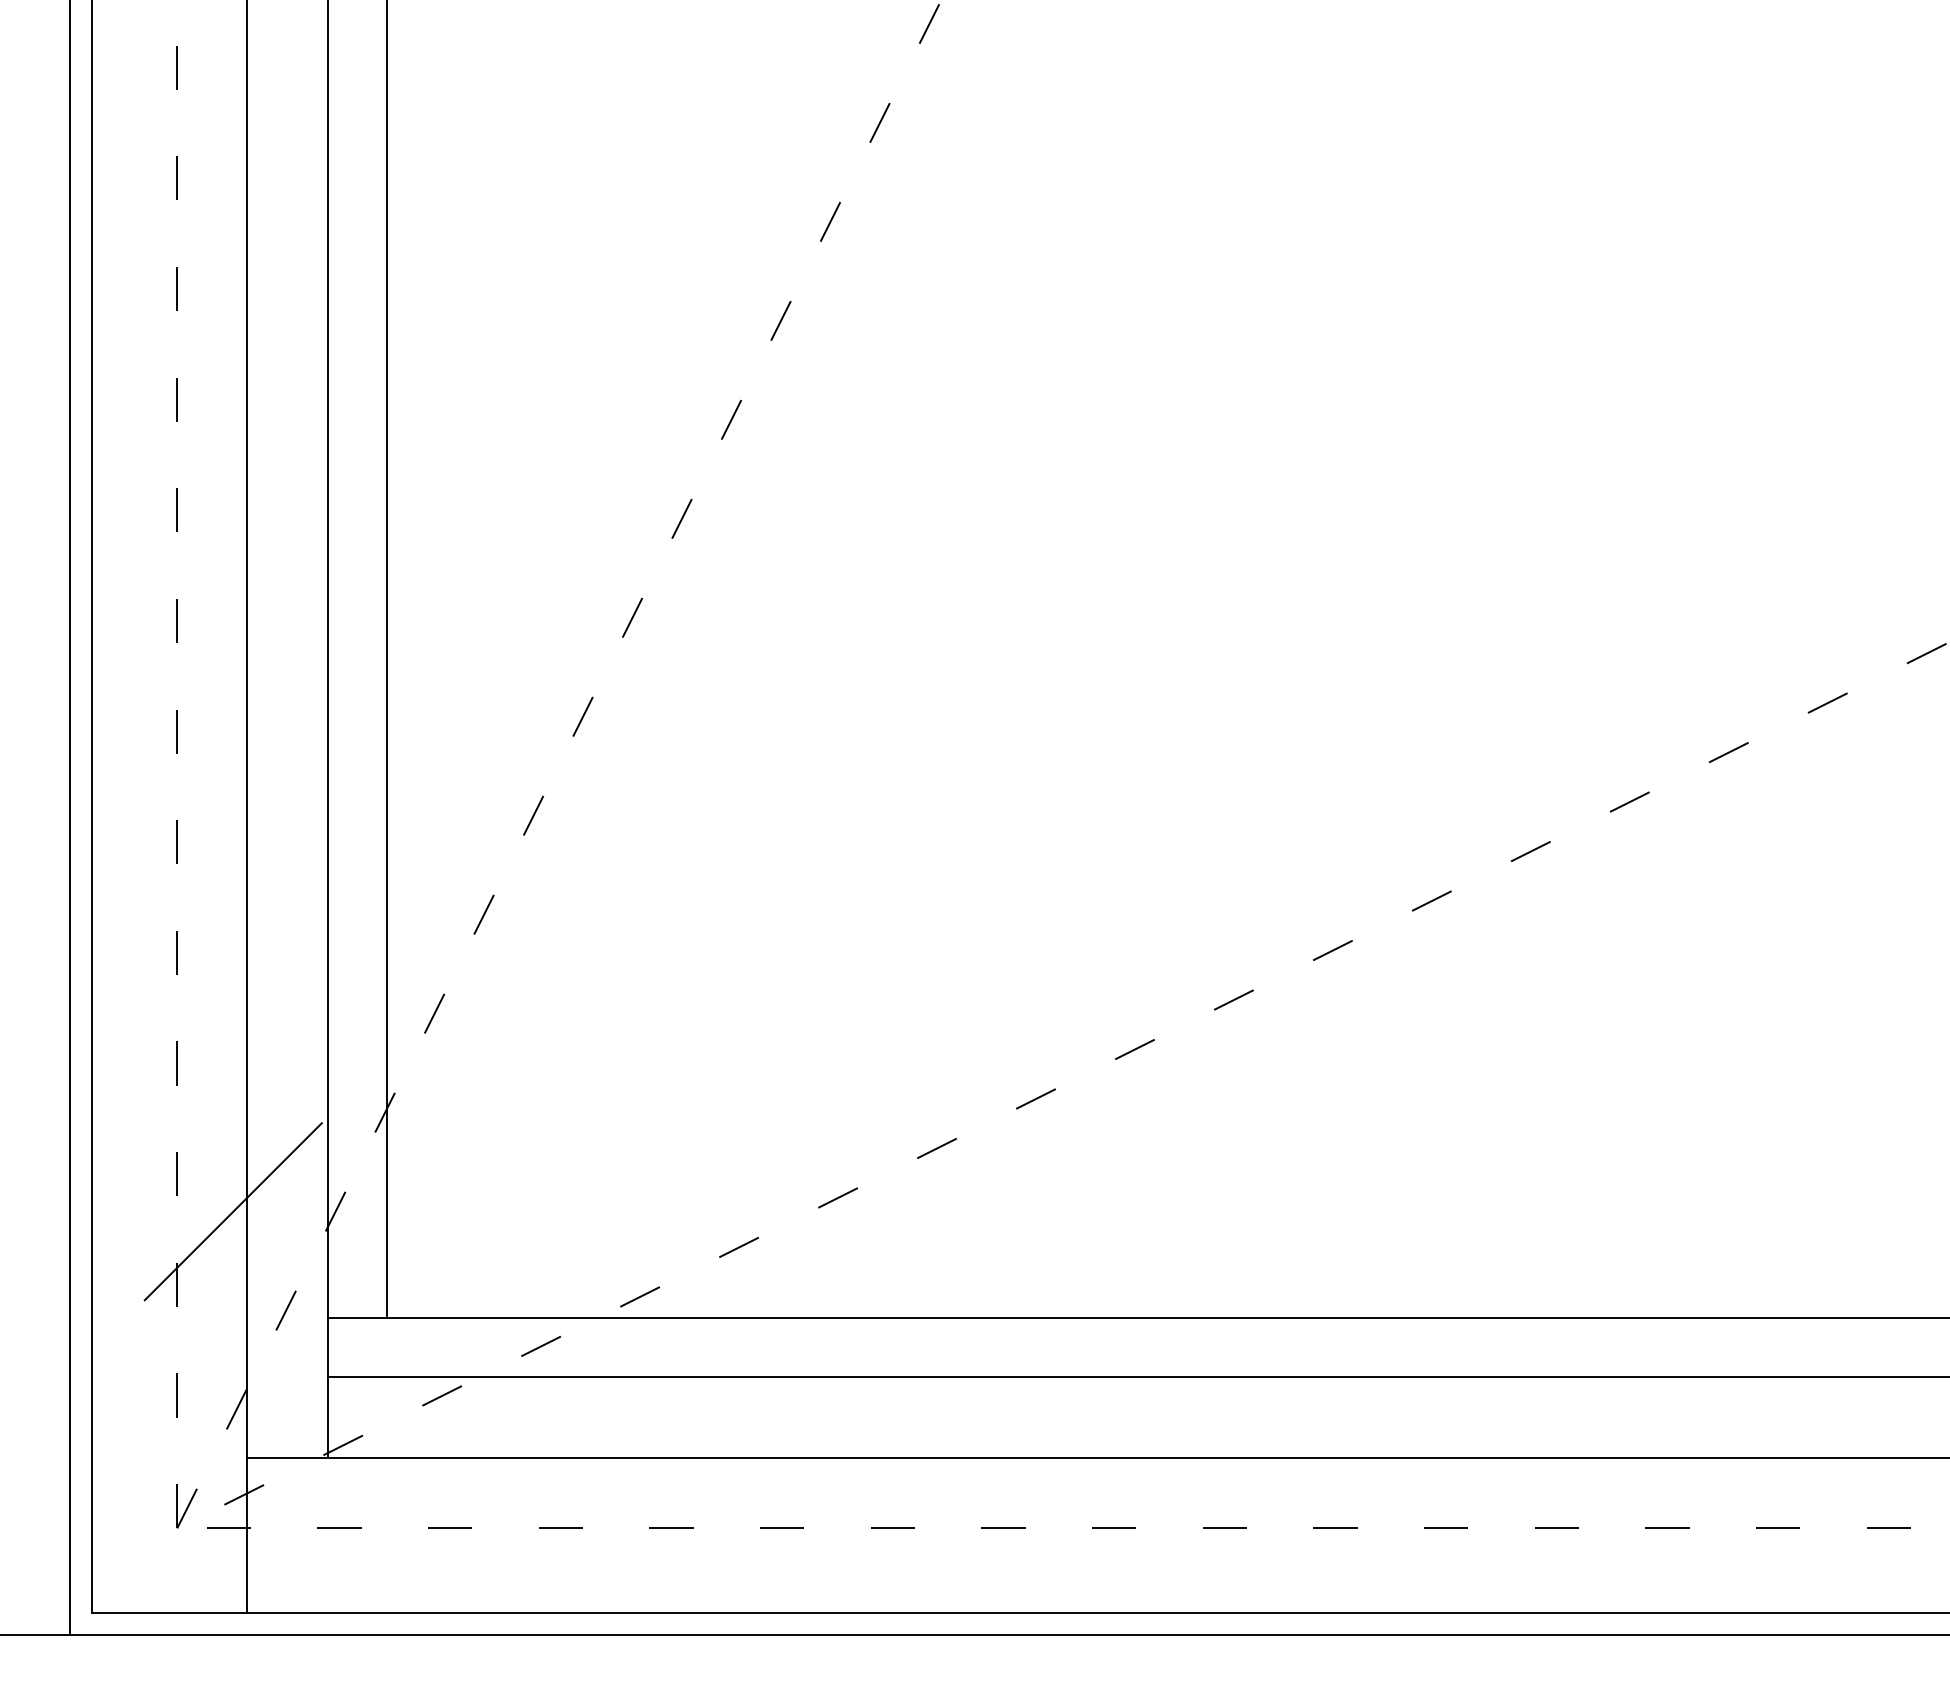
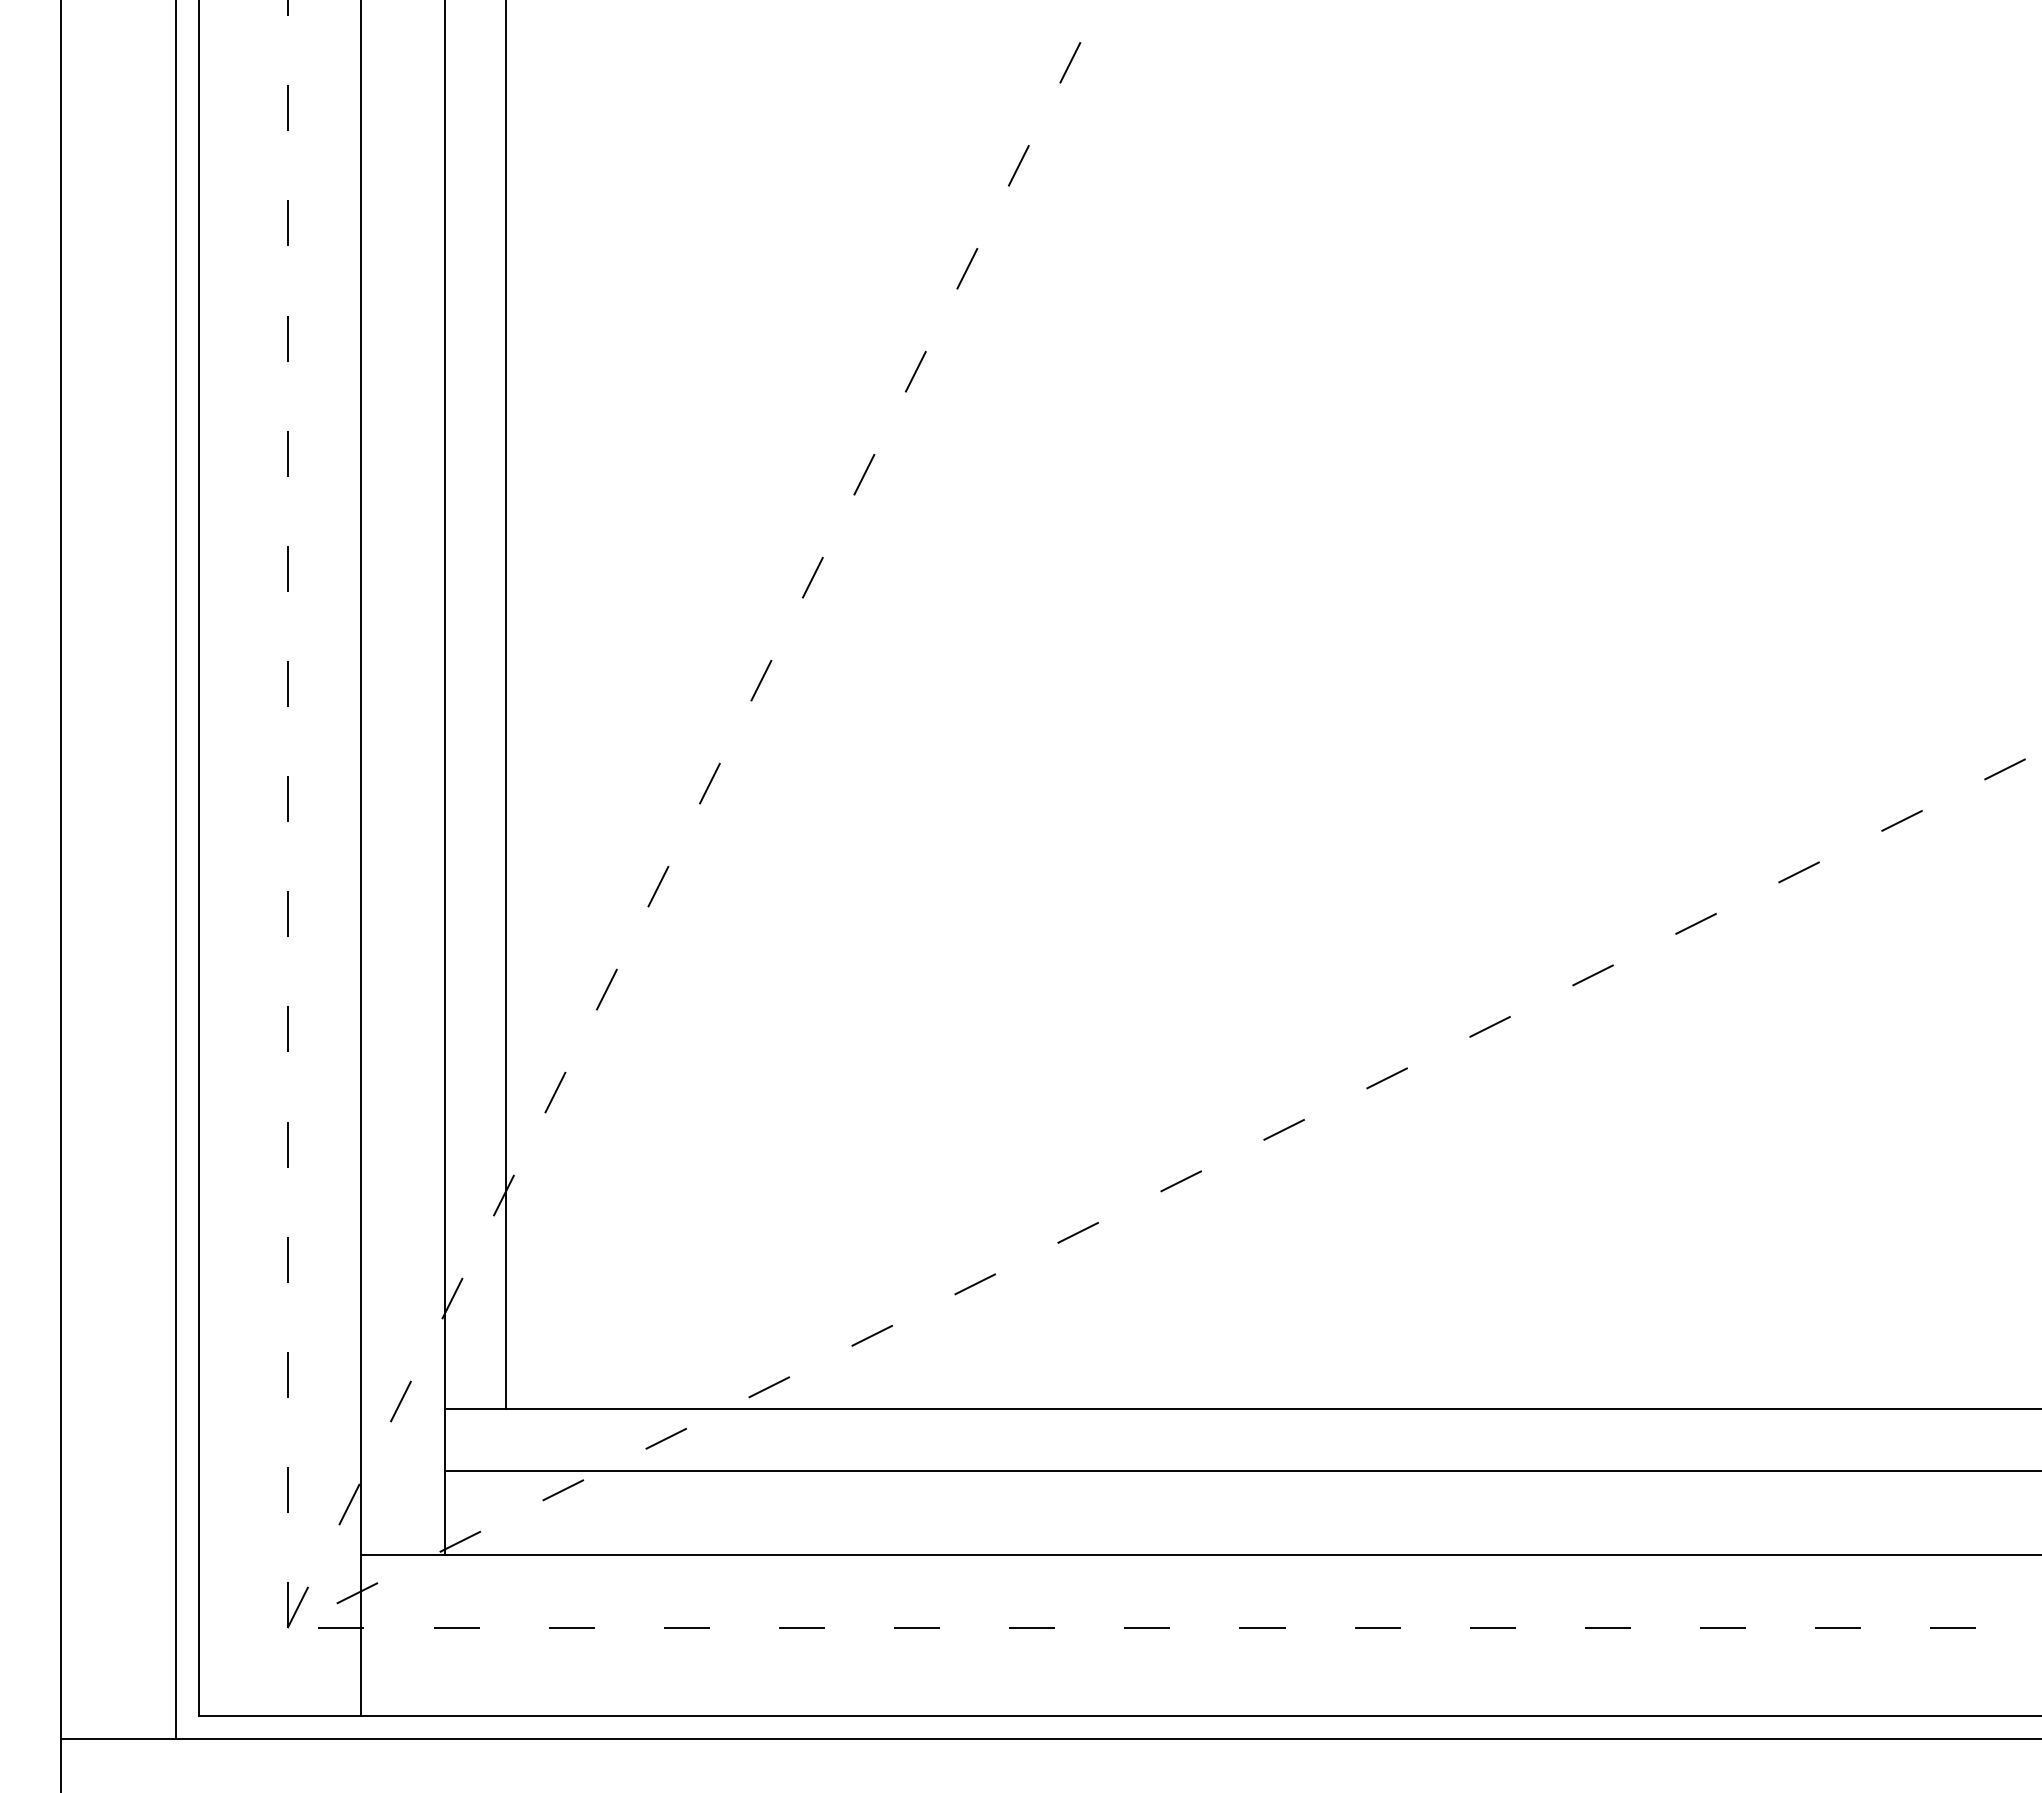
line: (232, 1211) -> (345, 1298), removed

